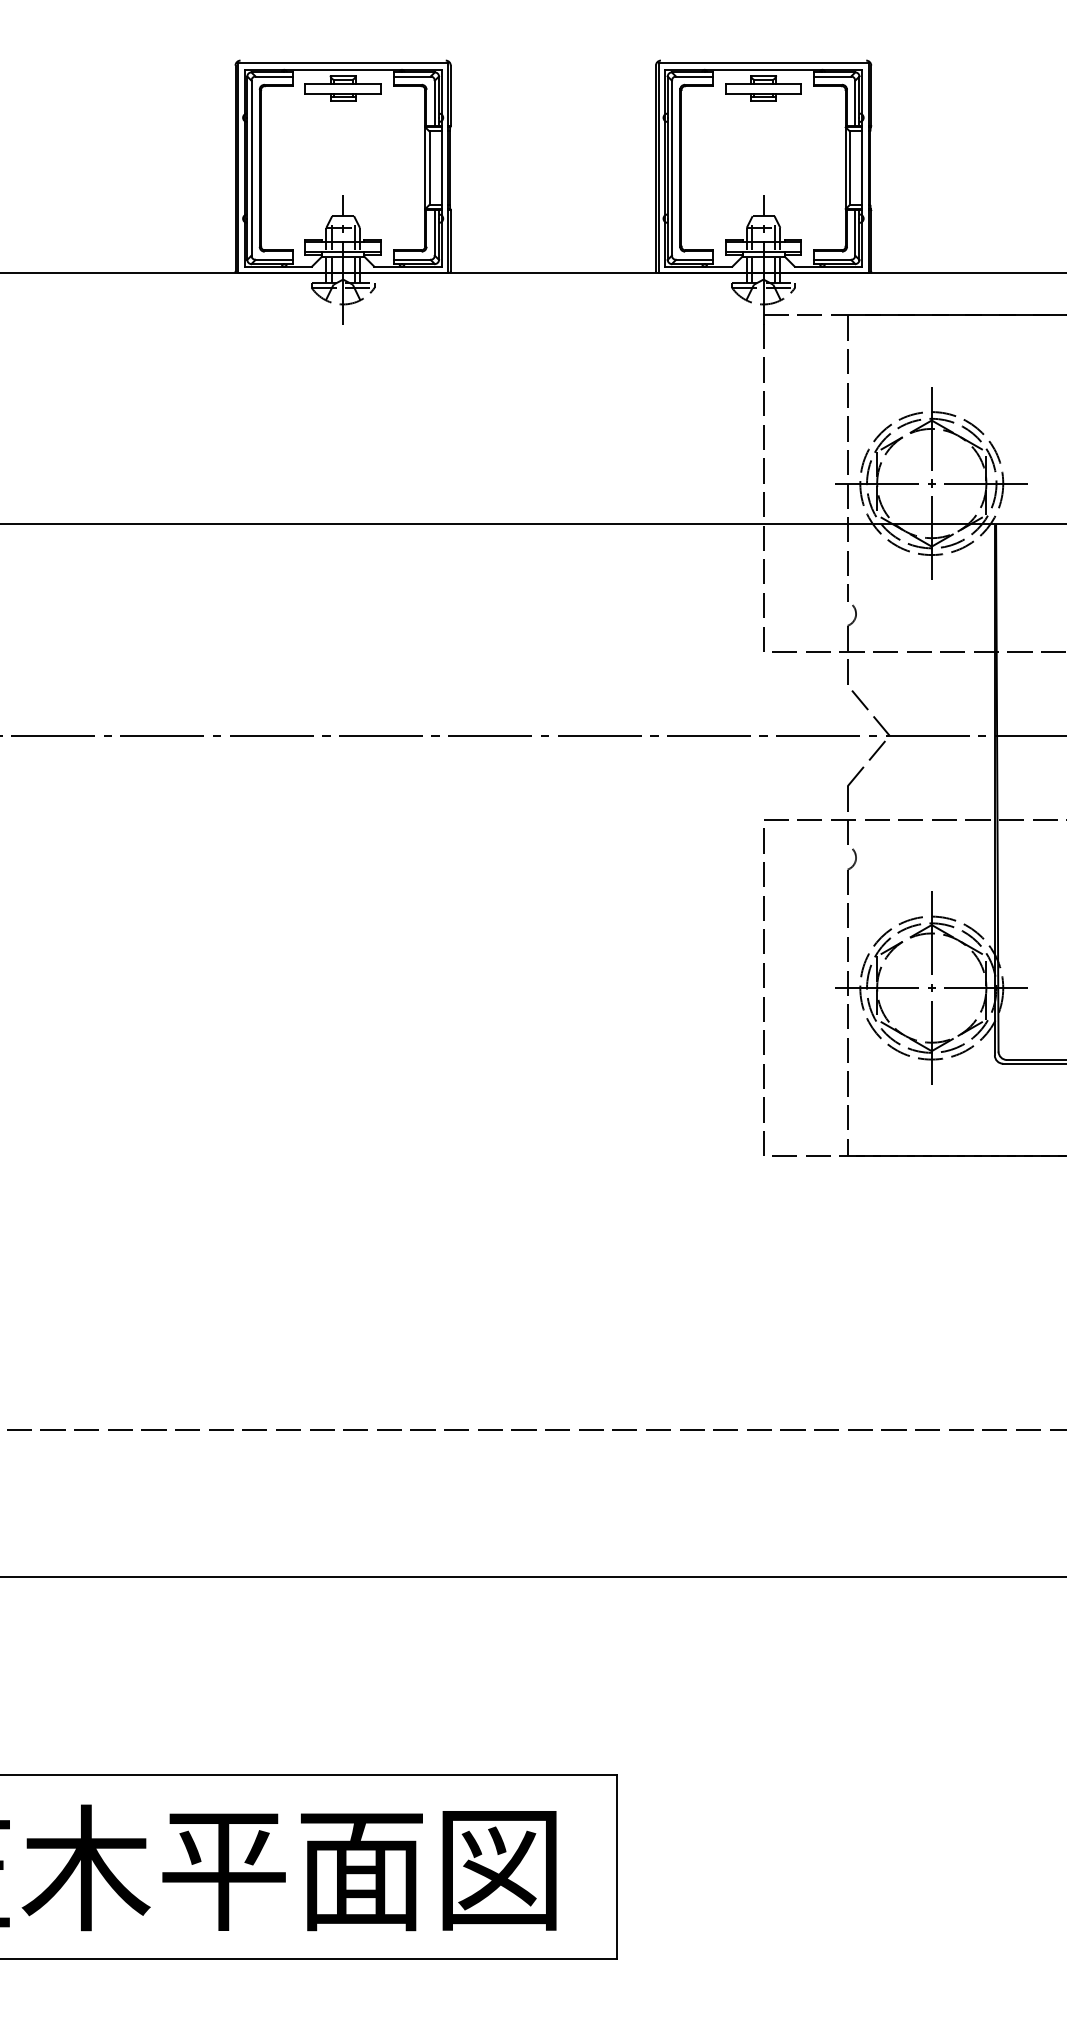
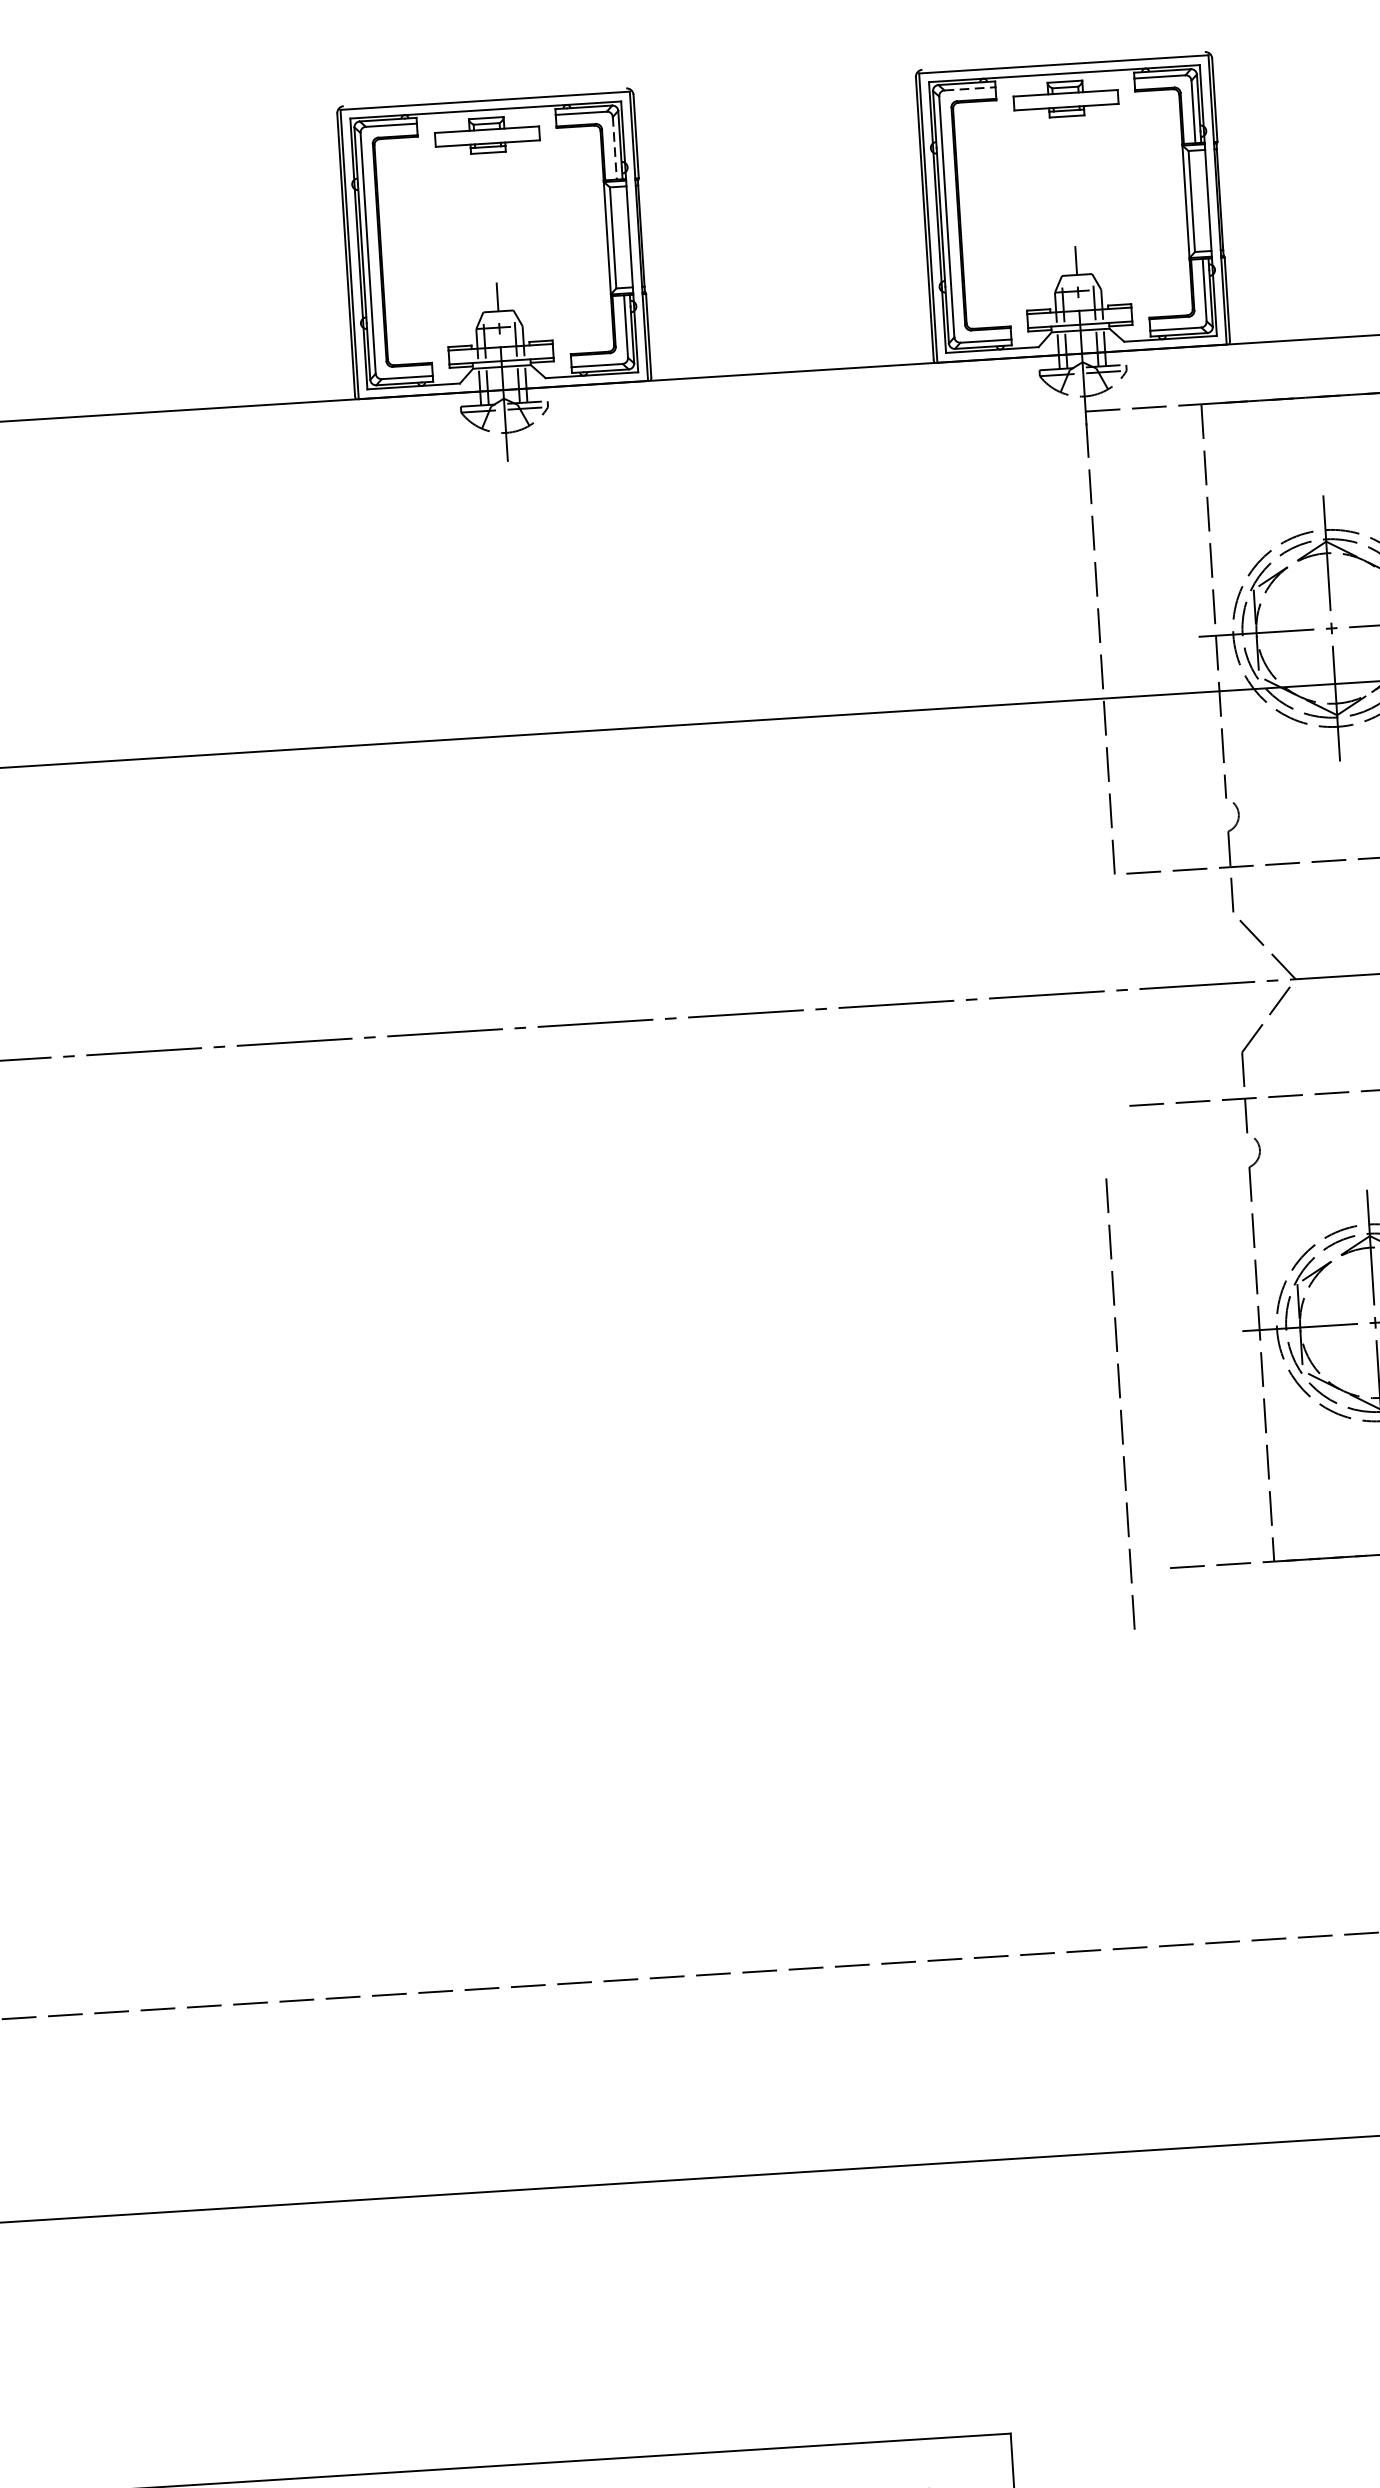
line: (694, 76) -> (969, 88), solid -> dashed
line: (434, 103) -> (614, 148), solid -> dashed
line: (763, 987) -> (1119, 1397), moved

